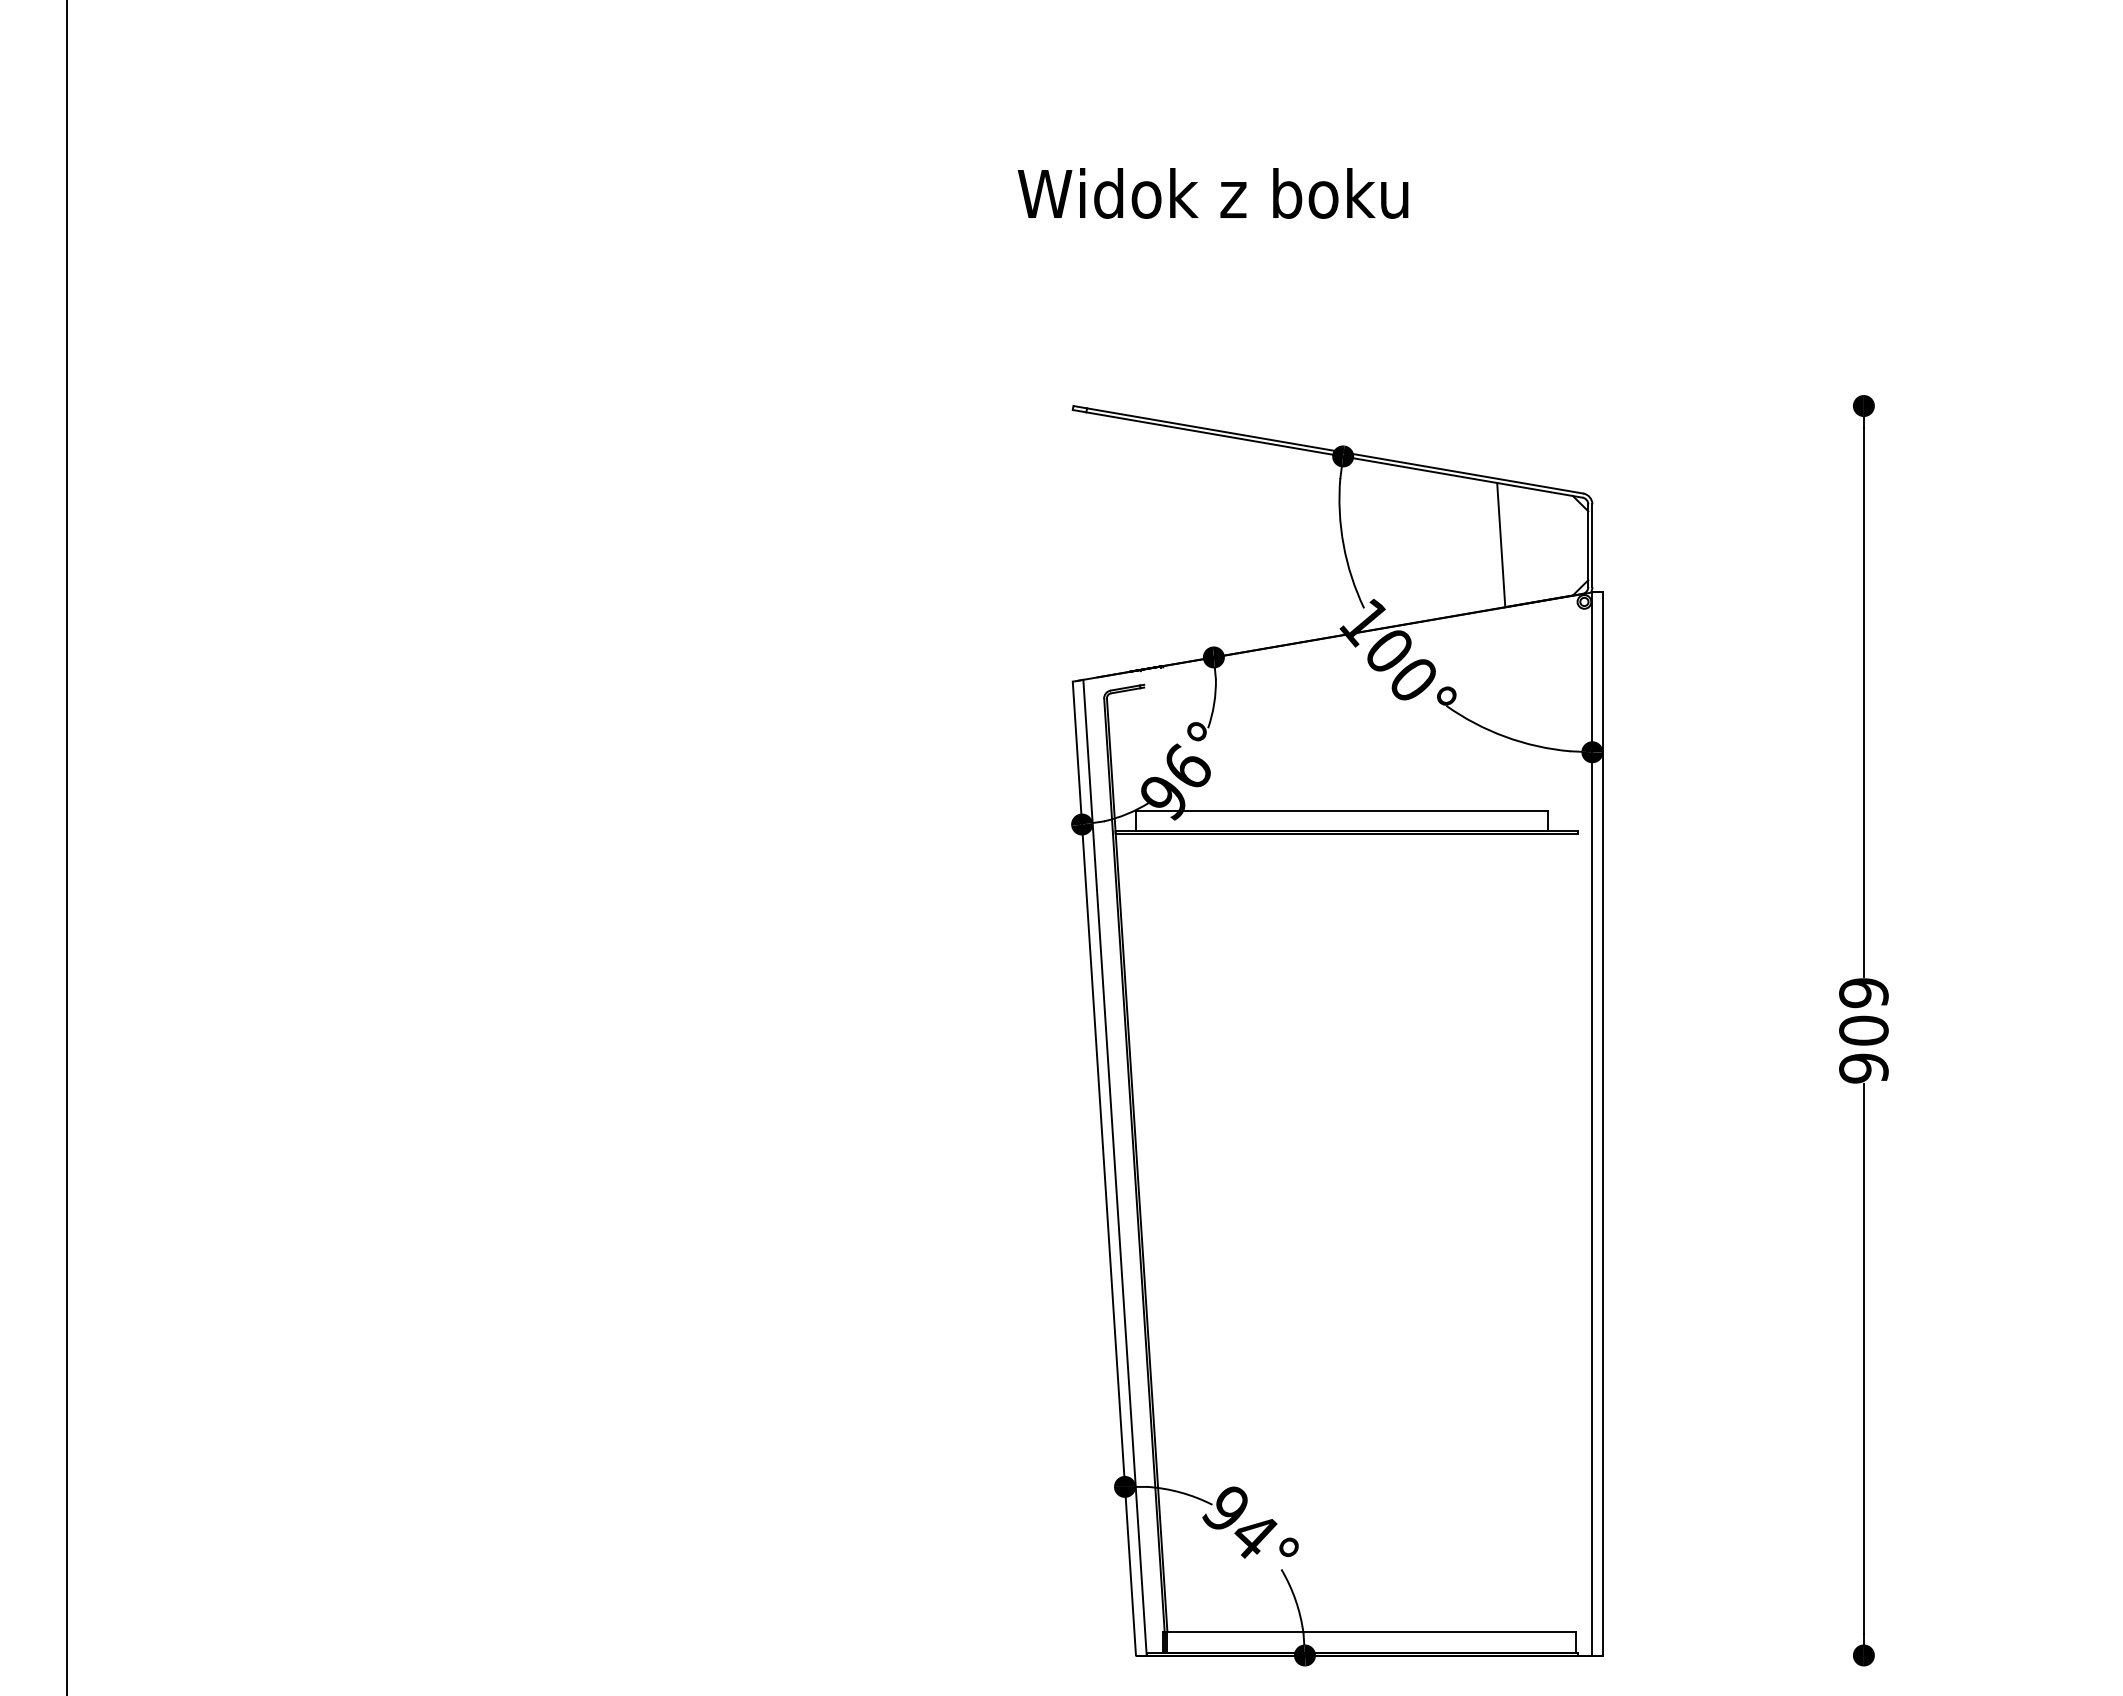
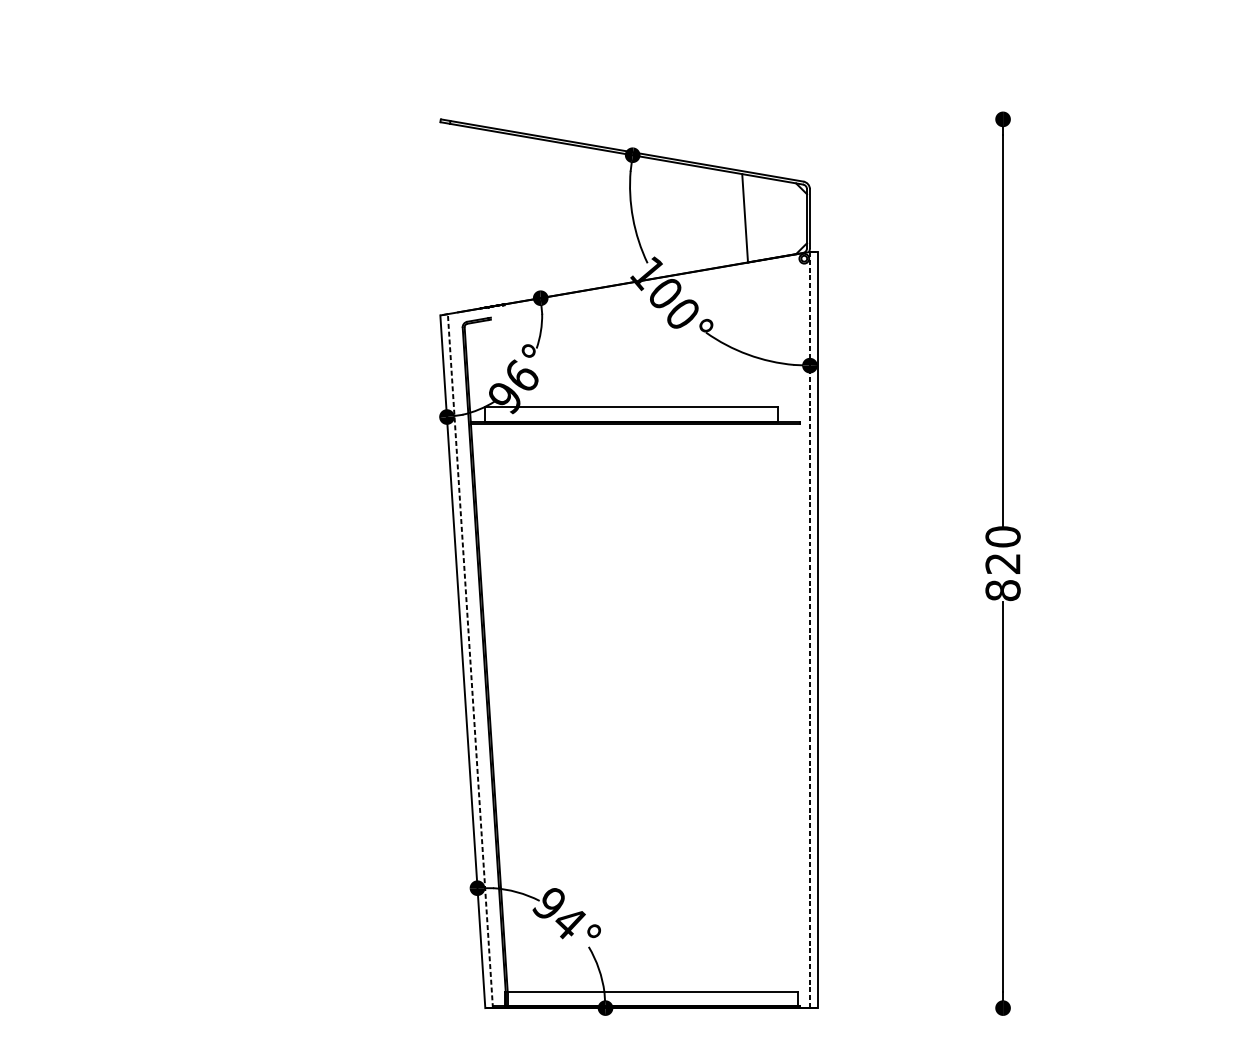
text: (1863, 1030) -> (1002, 563), 909 -> 820
line: (1592, 1123) -> (810, 629), solid -> dashed
line: (1115, 1167) -> (470, 661), solid -> dashed

